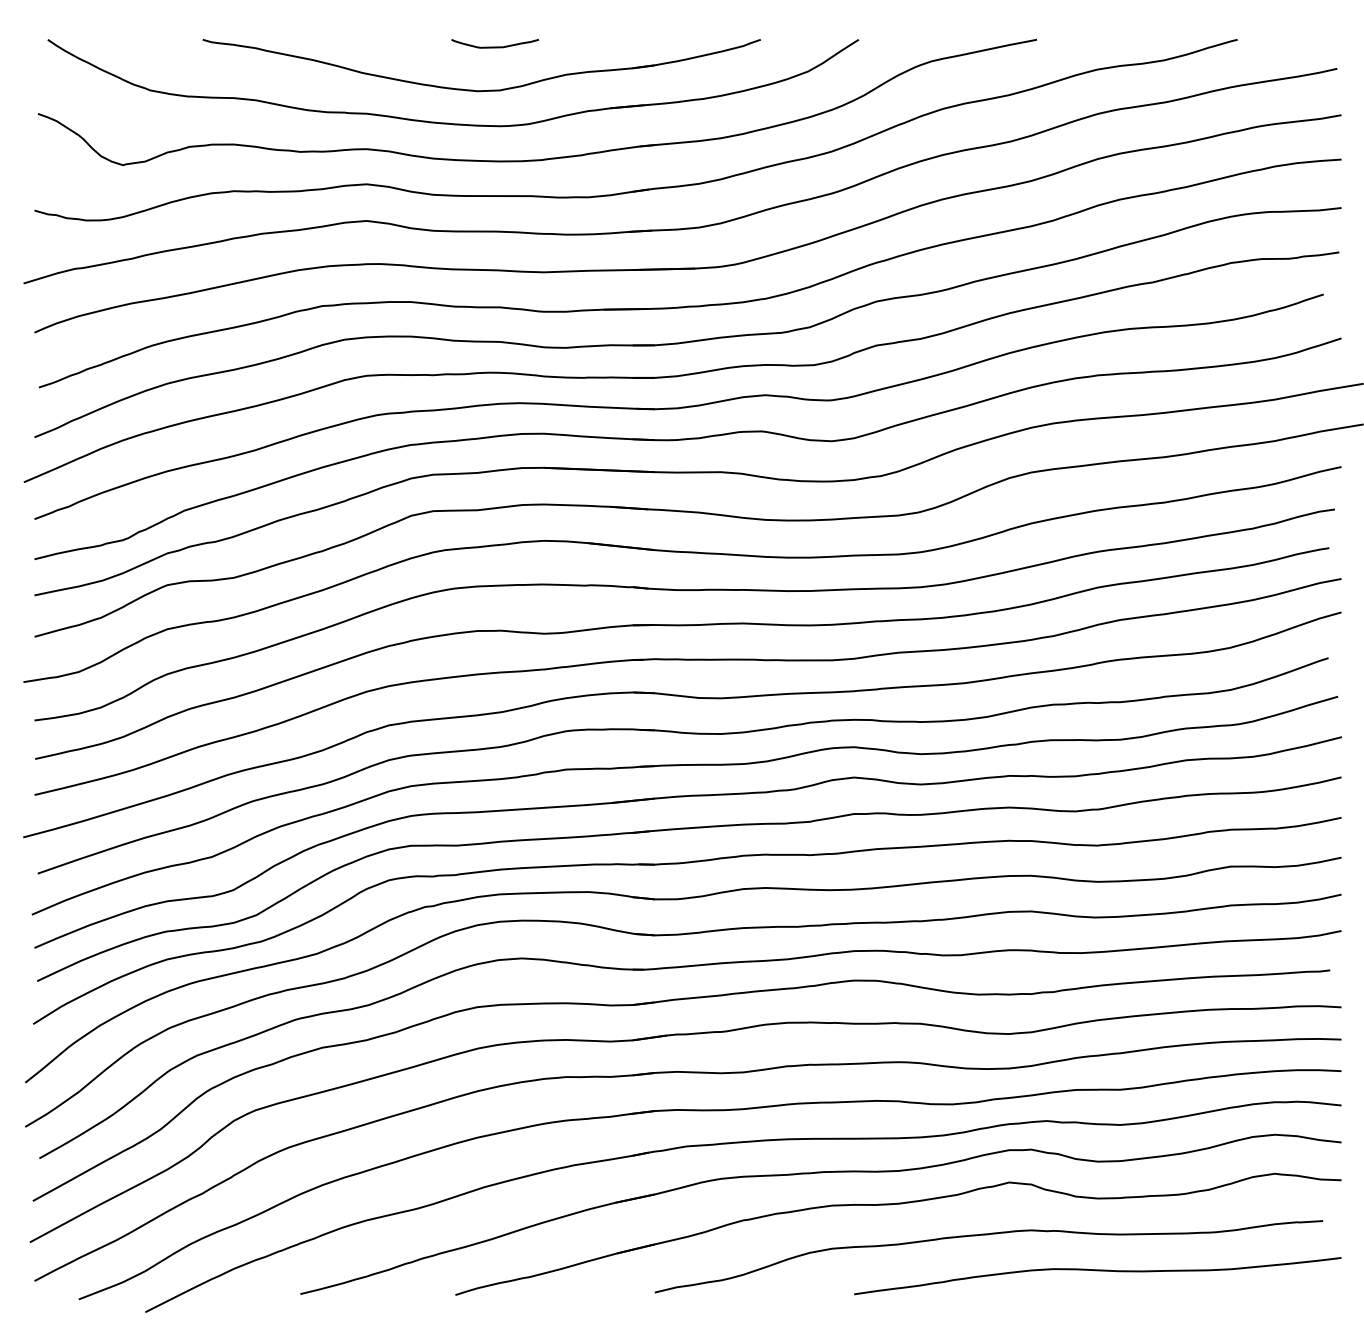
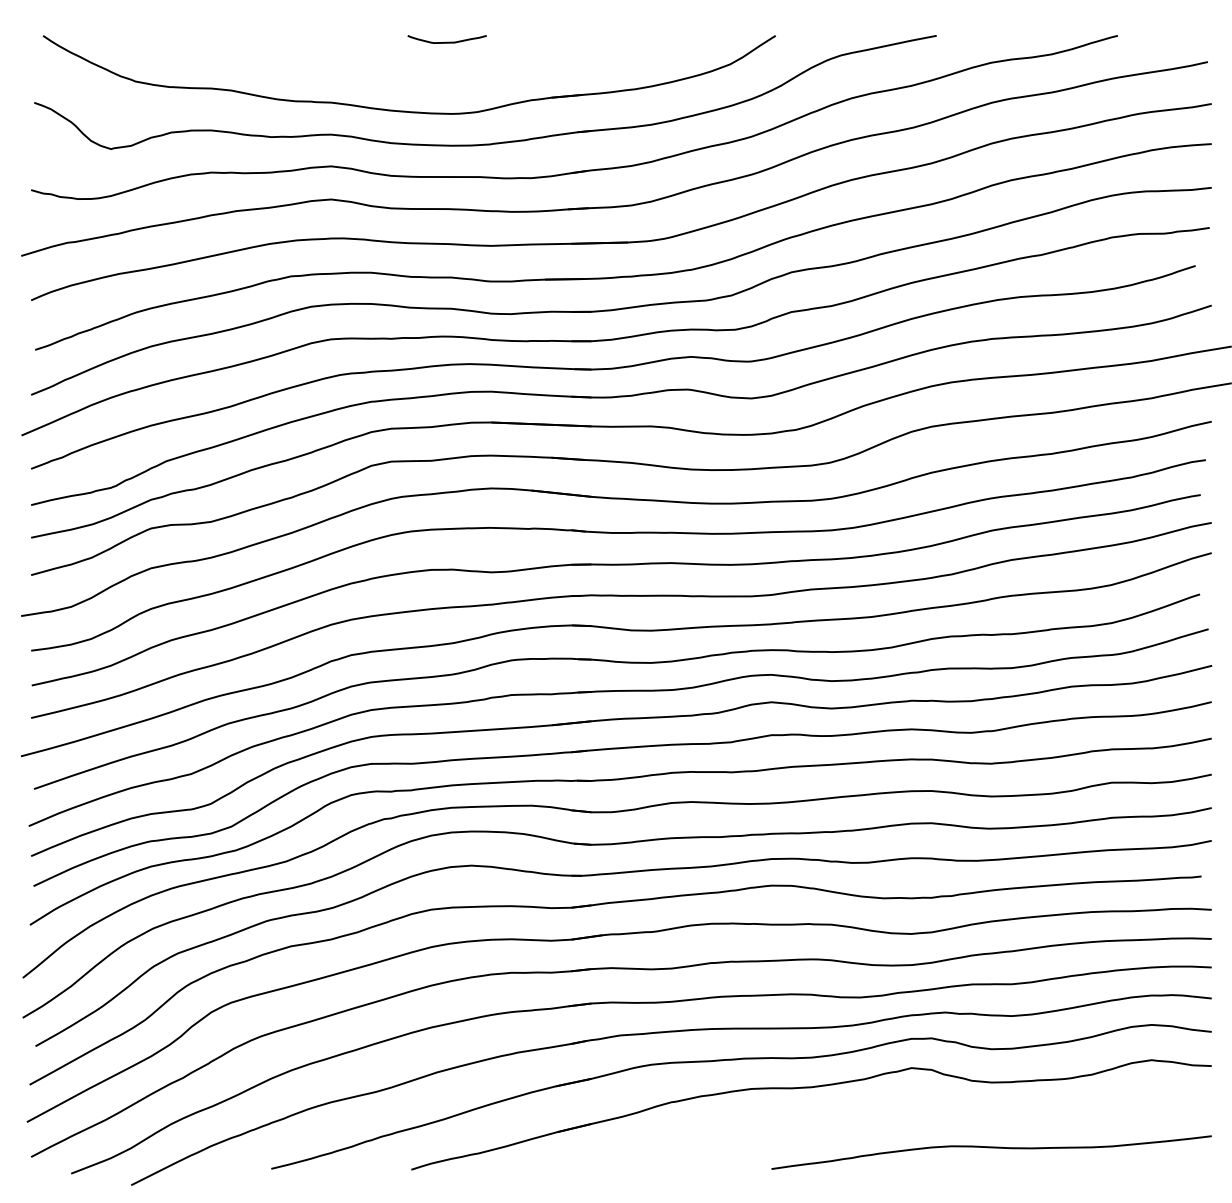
part: (481, 90) -> (434, 81), removed
curve: (988, 1235) -> (892, 1115), removed

